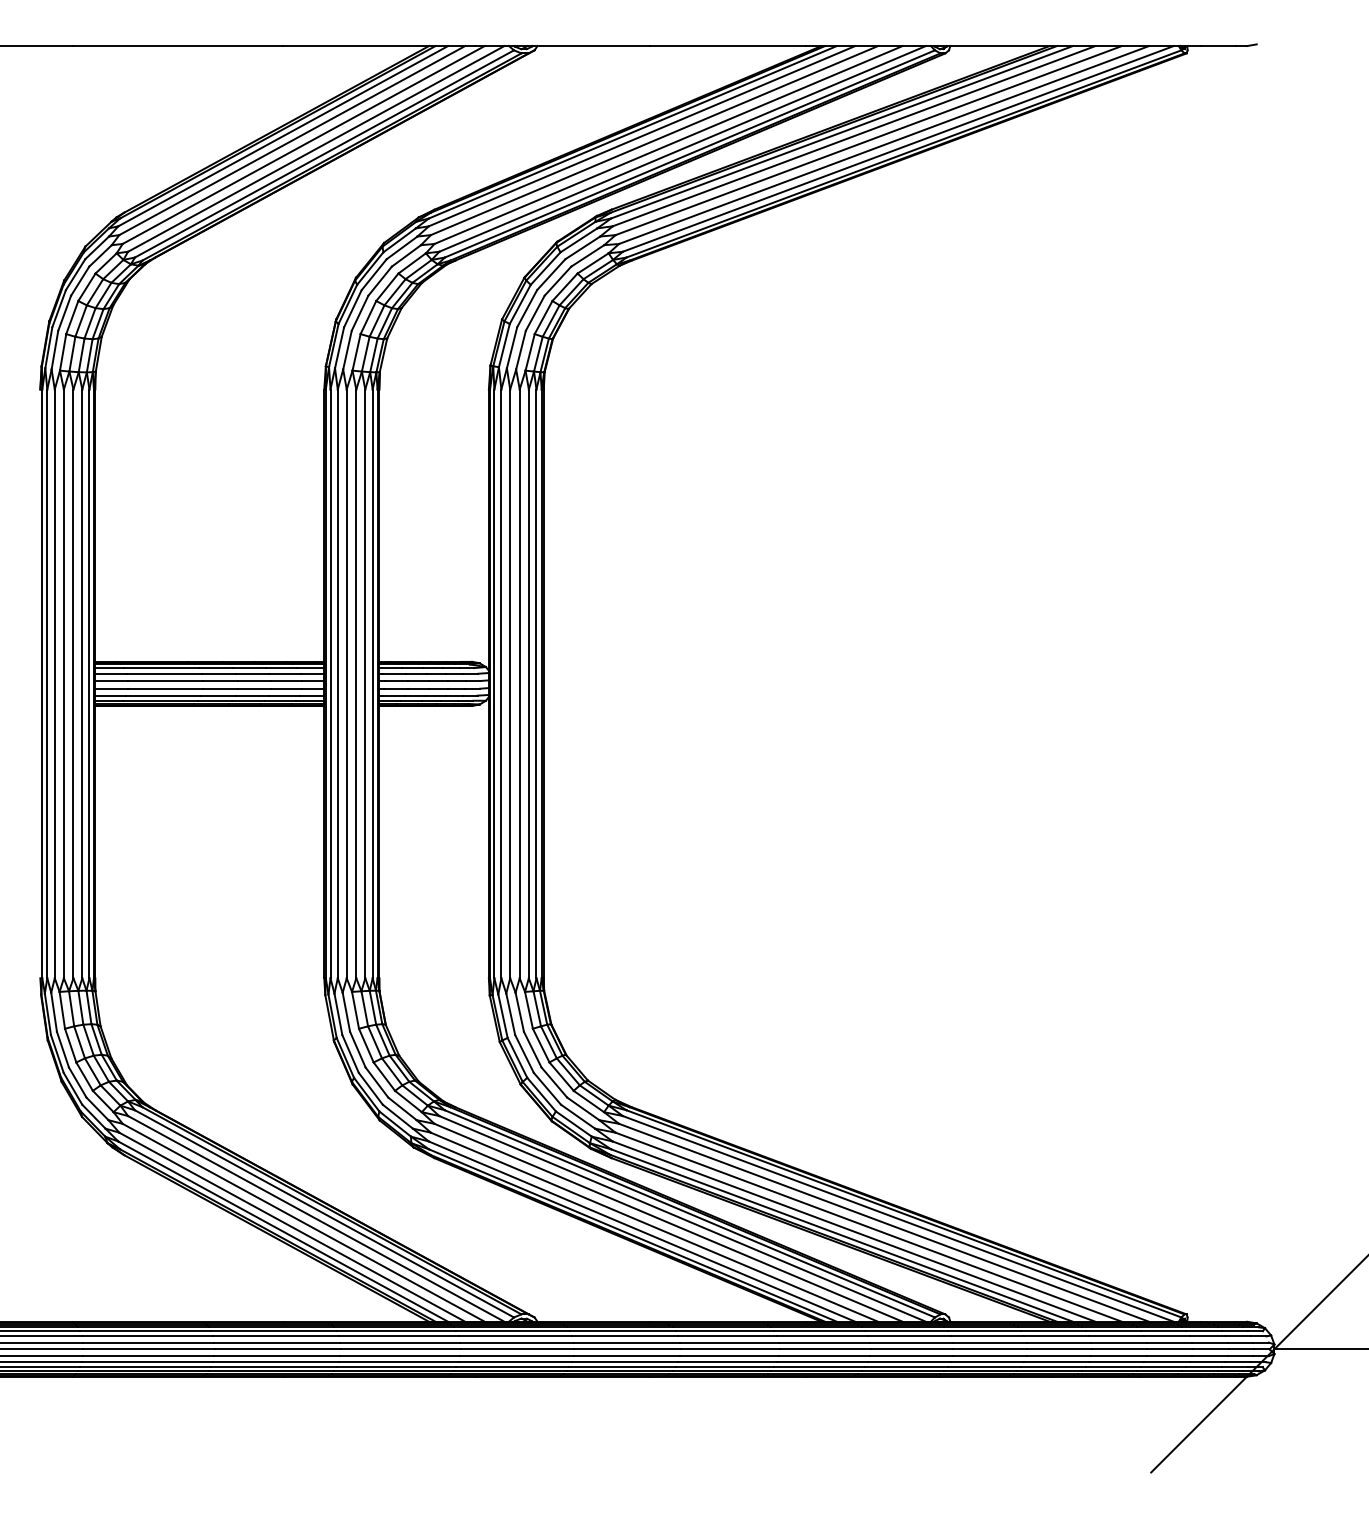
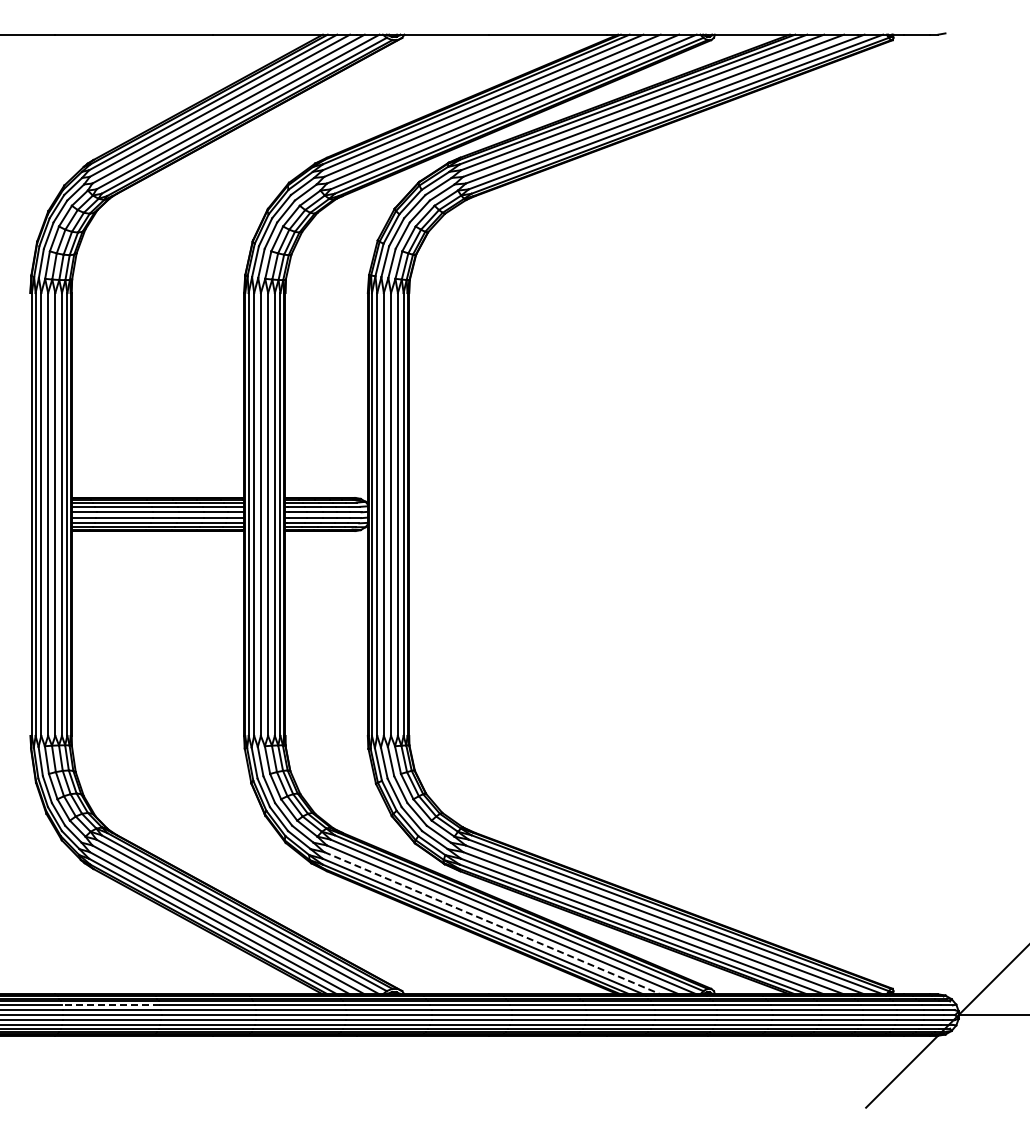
line: (654, 1227) -> (492, 923), solid -> dashed
line: (146, 1336) -> (110, 1005), solid -> dashed

